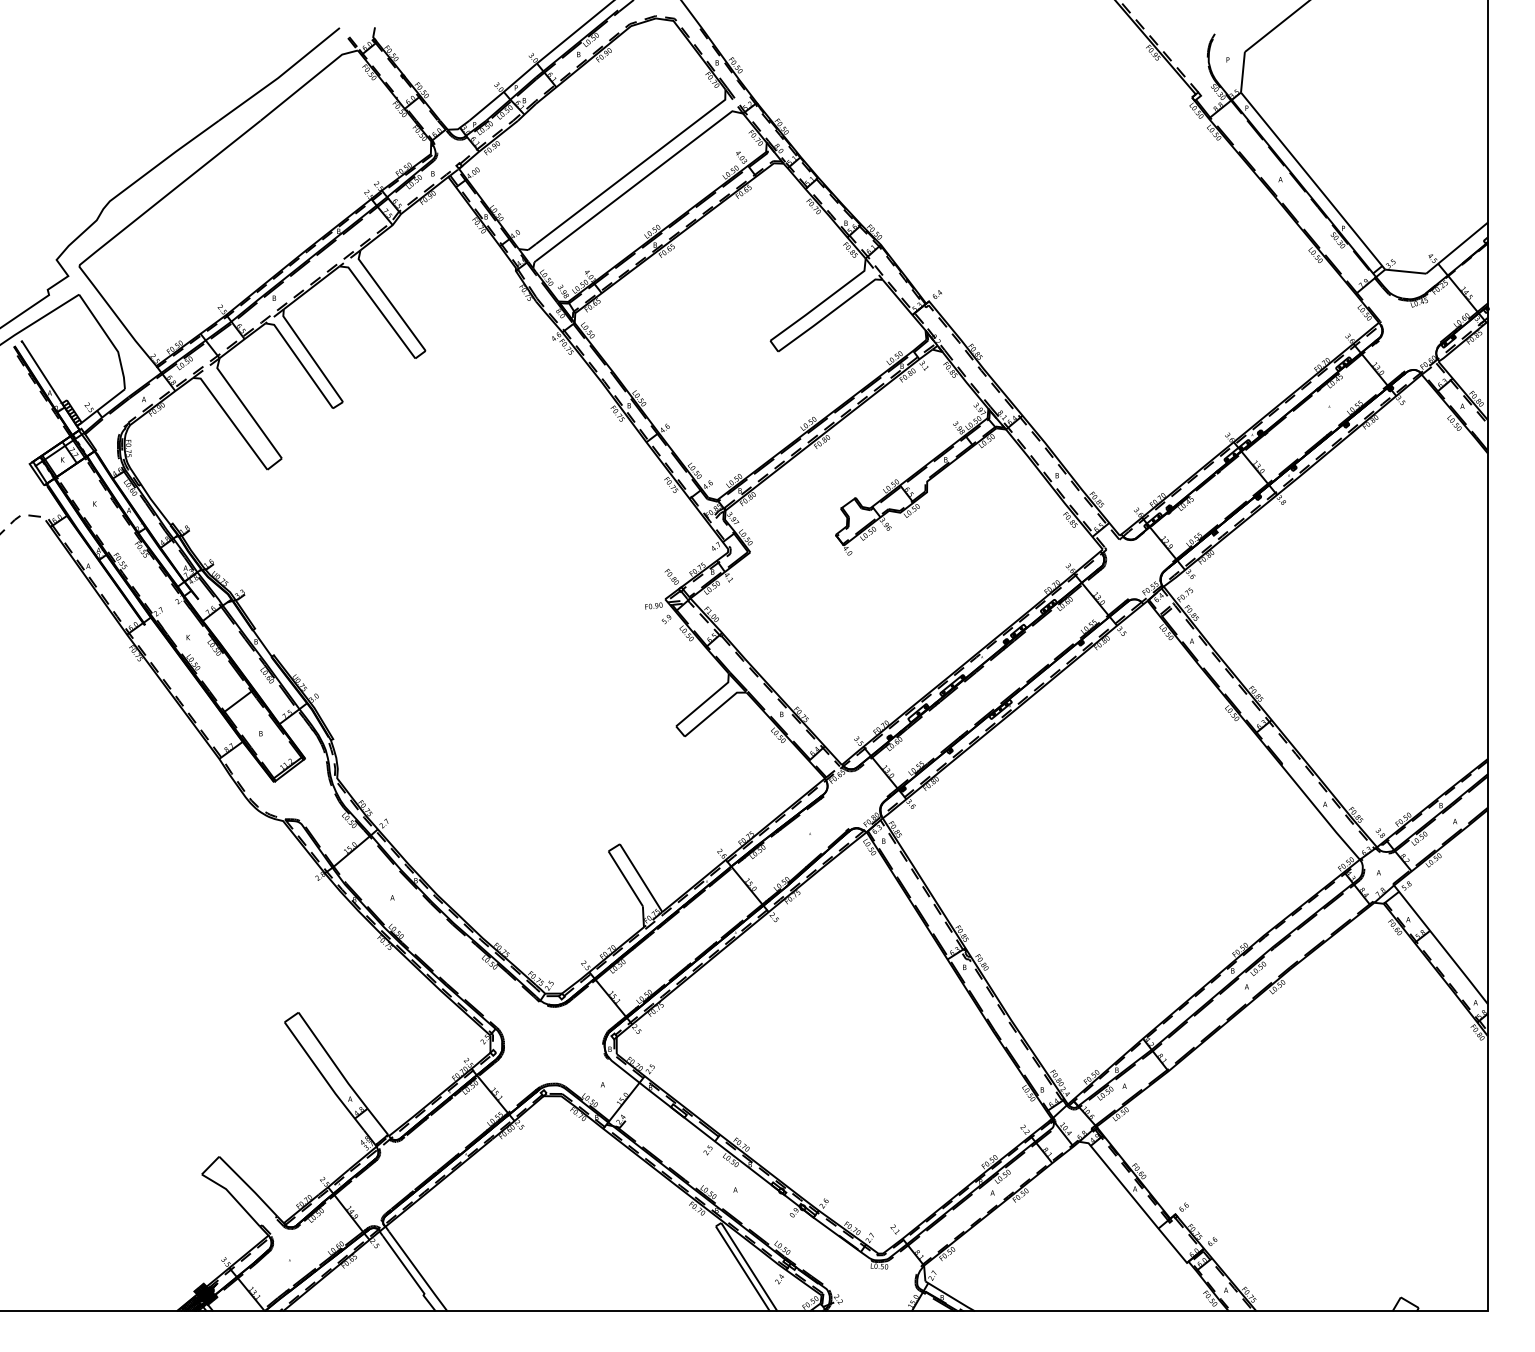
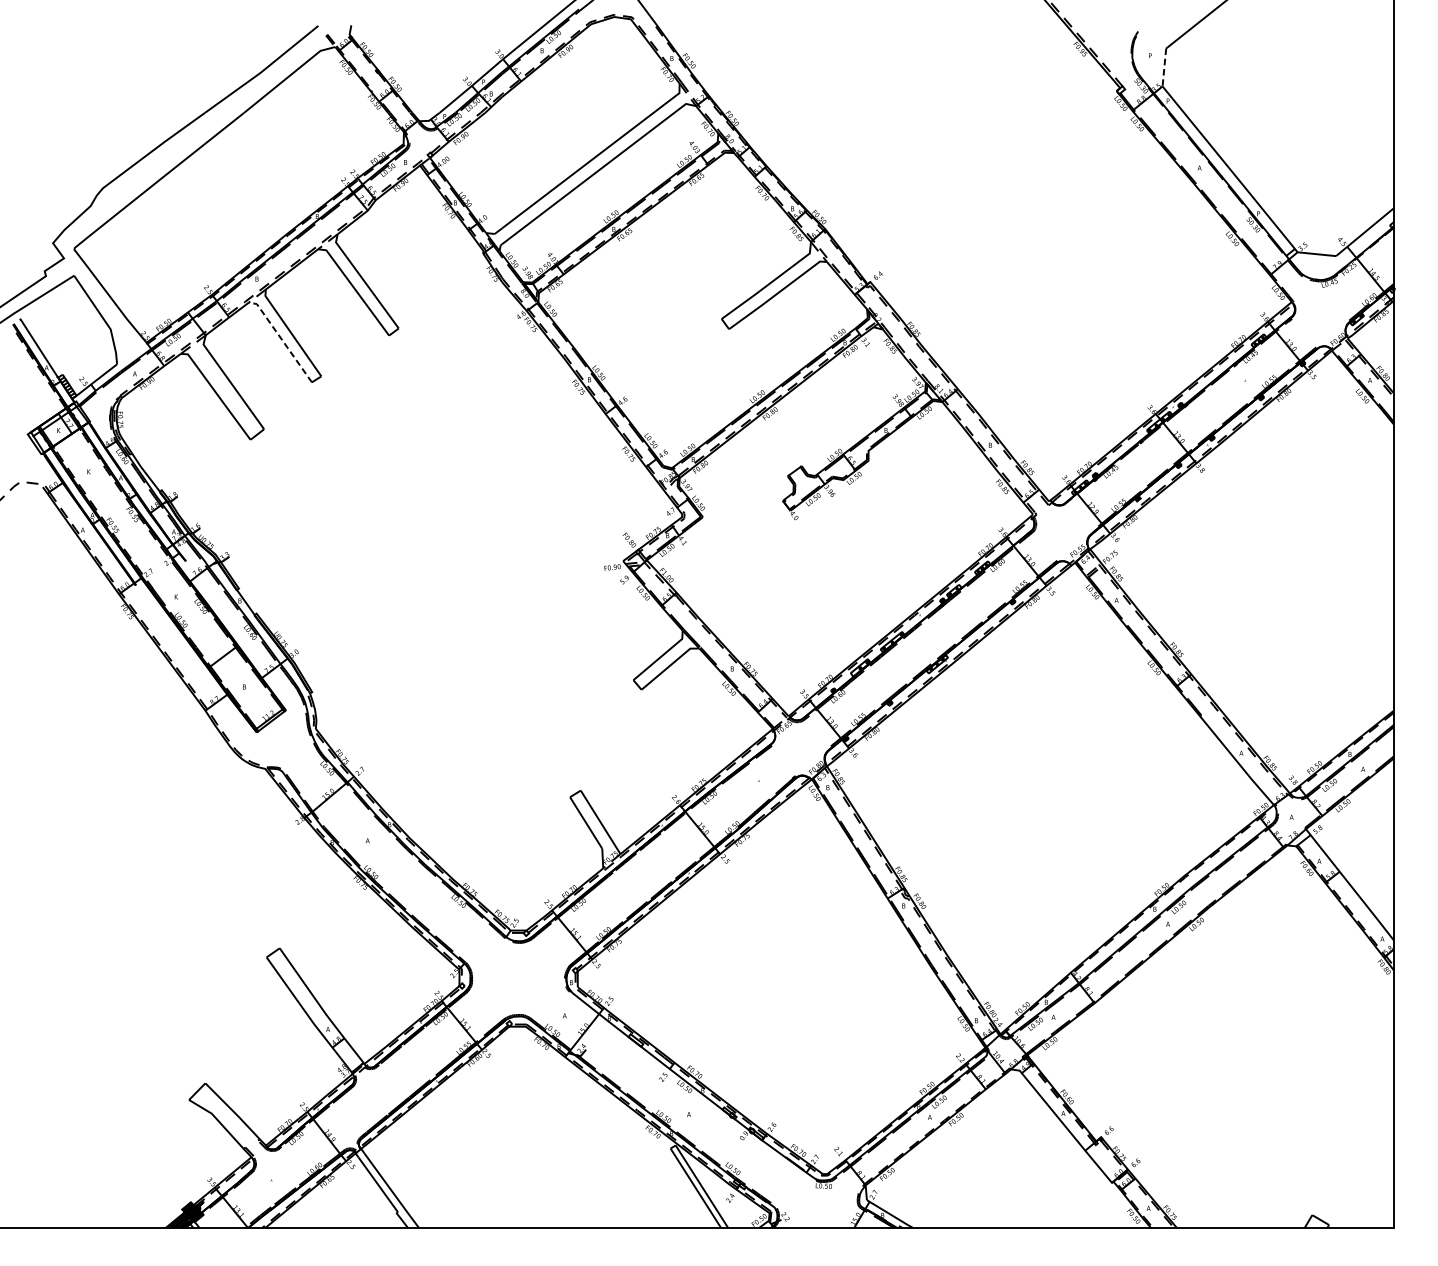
line: (1242, 72) -> (1163, 67), solid -> dashed
line: (300, 362) -> (281, 339), solid -> dashed

